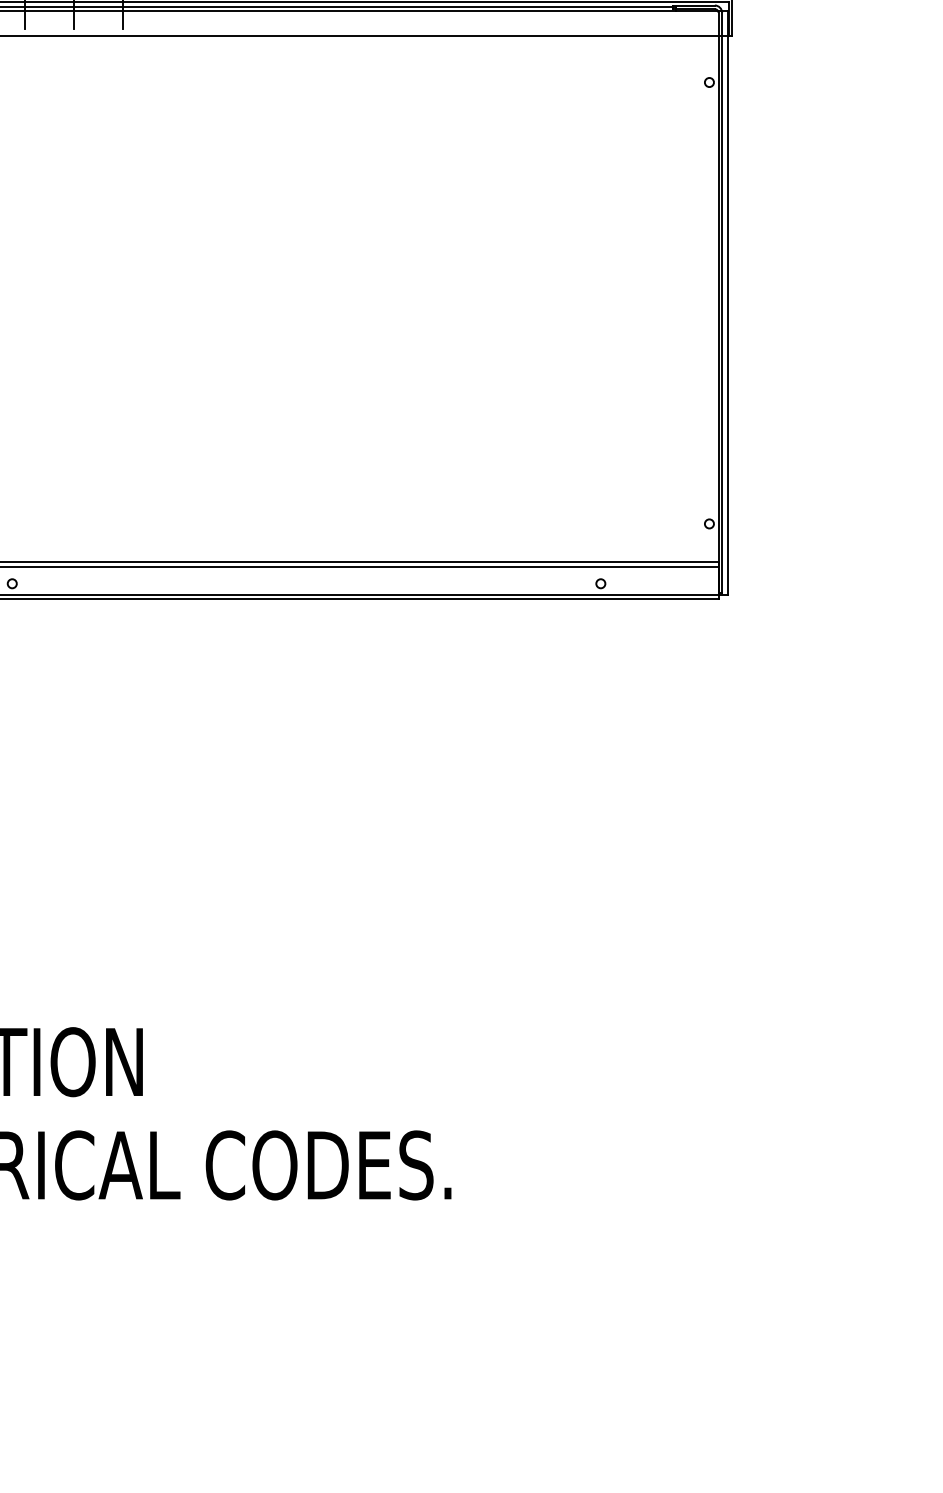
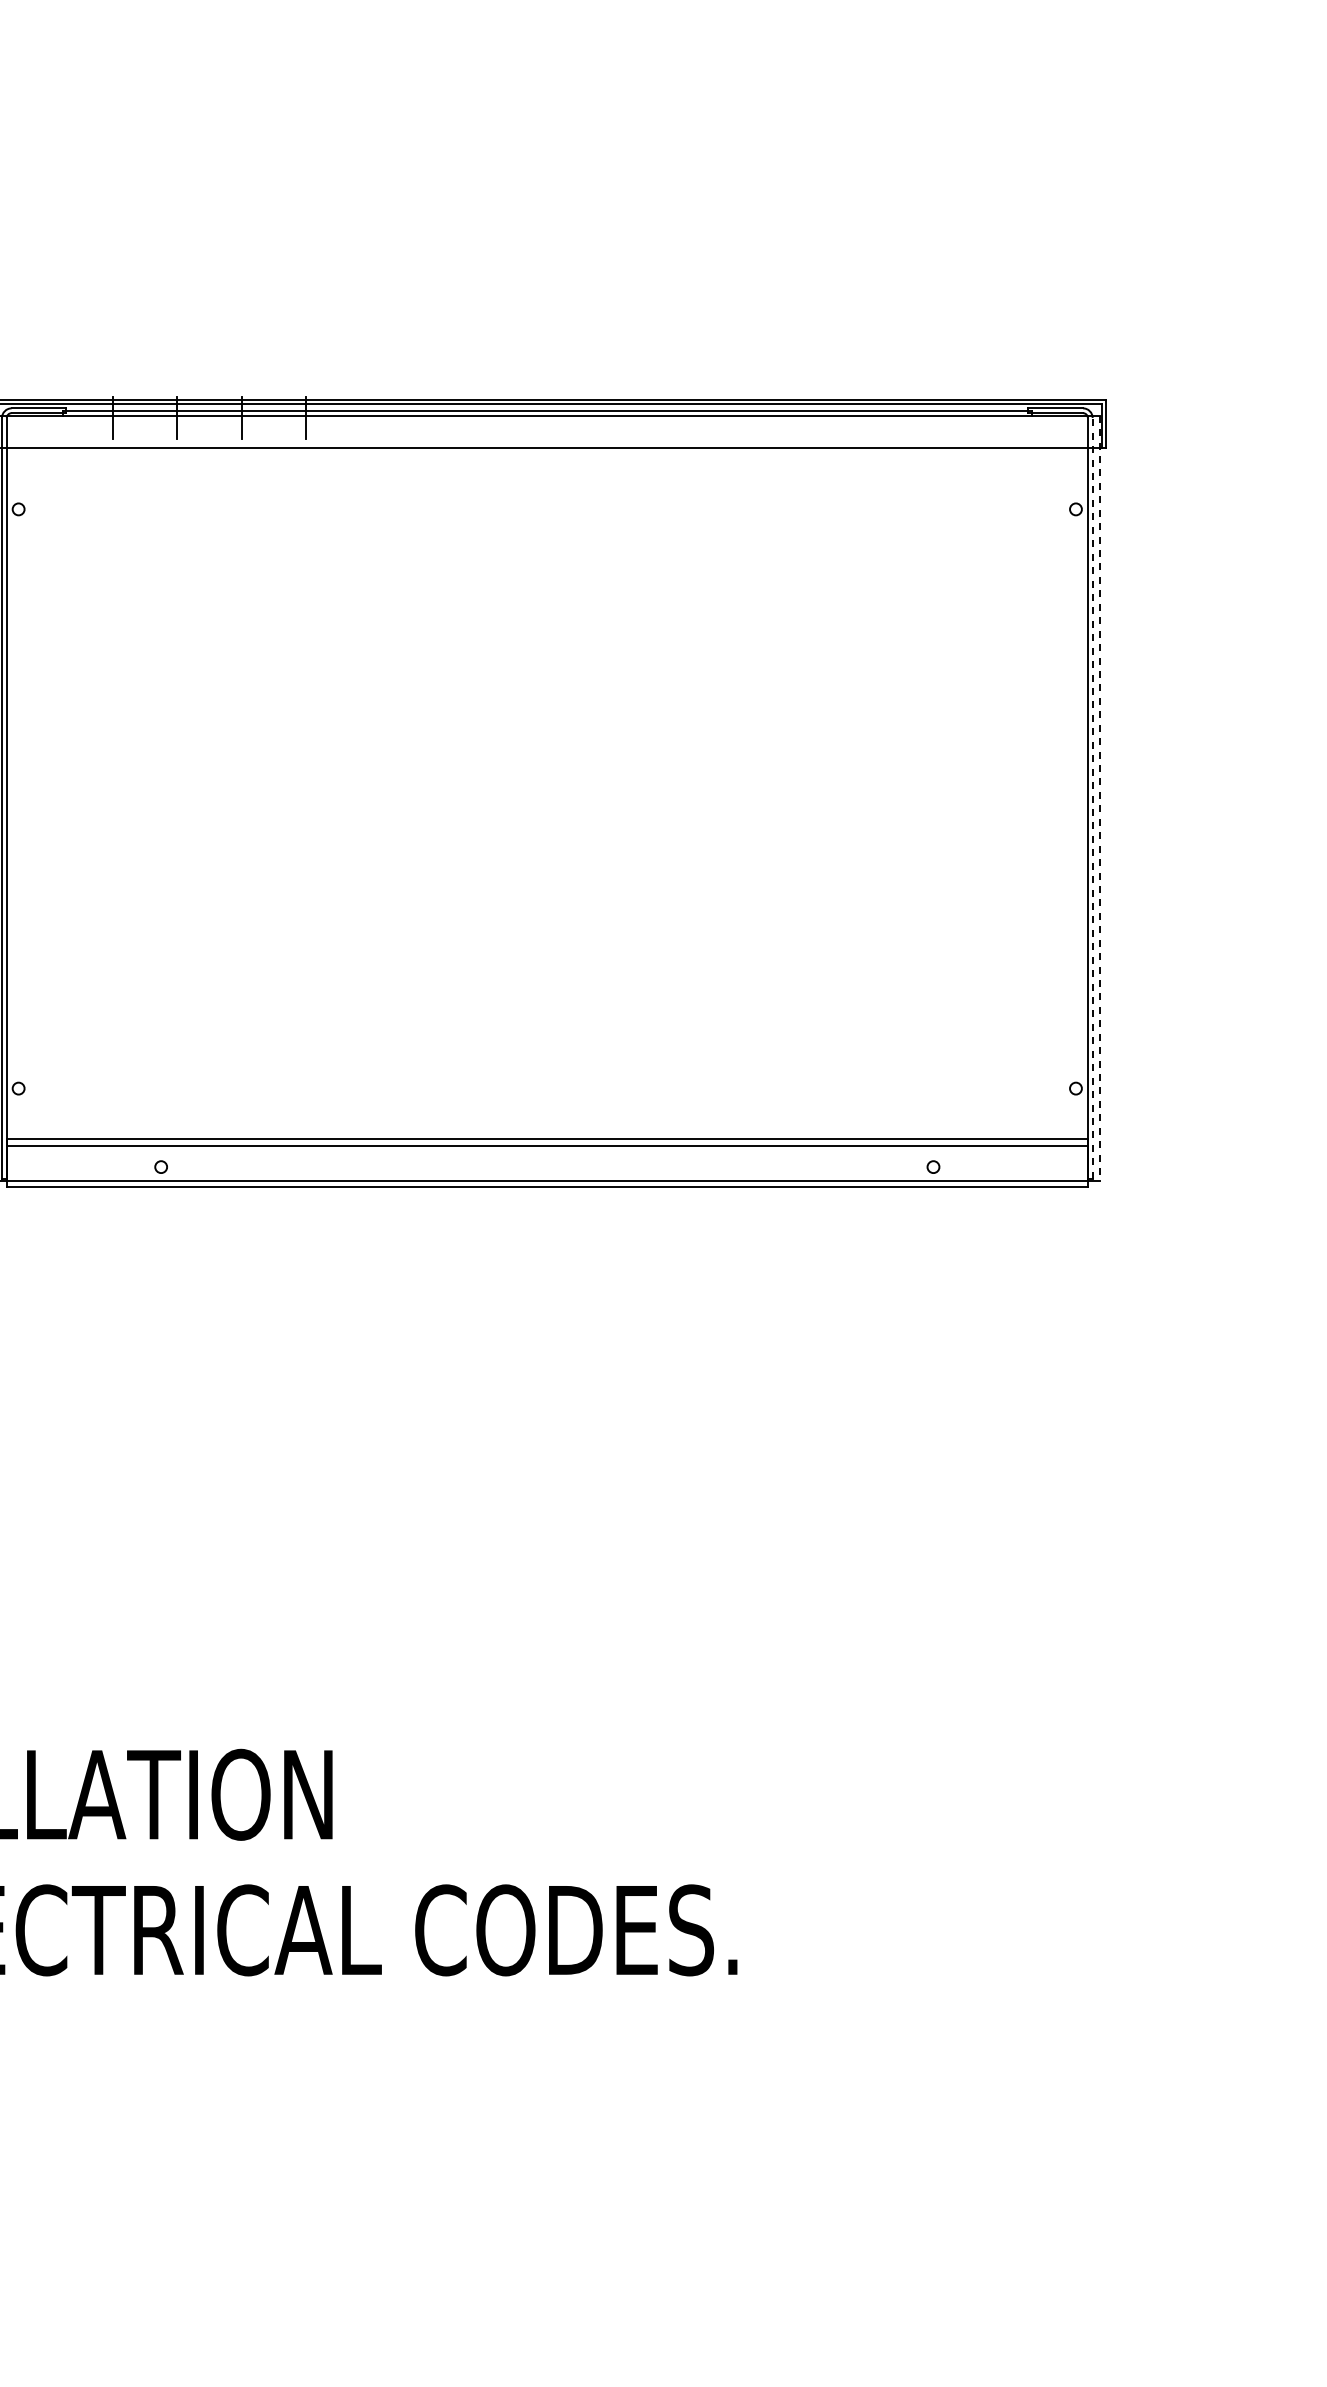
line: (722, 302) -> (1092, 797), solid -> dashed
line: (728, 302) -> (1100, 798), solid -> dashed

